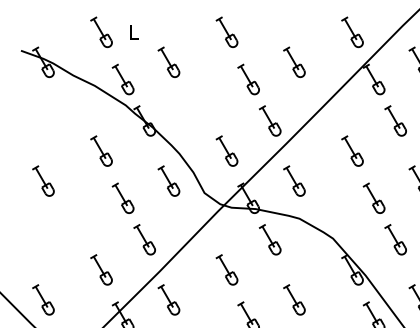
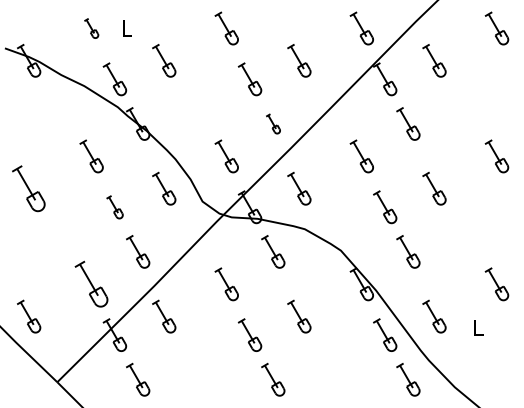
part: (101, 32) -> (91, 28), size x0.6
part: (270, 120) -> (273, 123), size x0.6
part: (43, 180) -> (29, 188), size x1.4
part: (122, 198) -> (114, 207), size x0.7
part: (101, 270) -> (91, 284), size x1.4

